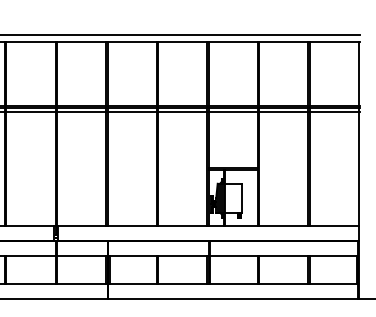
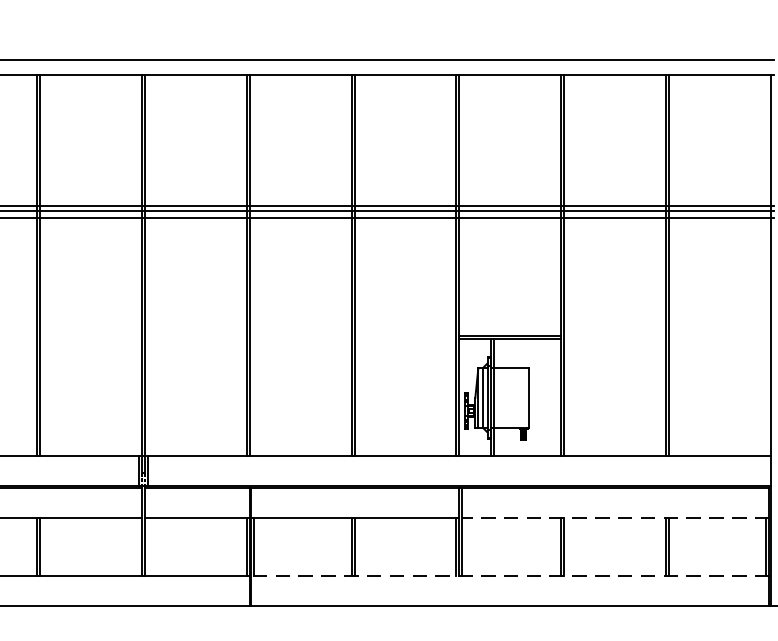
line: (283, 255) -> (614, 516), solid -> dashed
line: (233, 284) -> (511, 577), solid -> dashed

